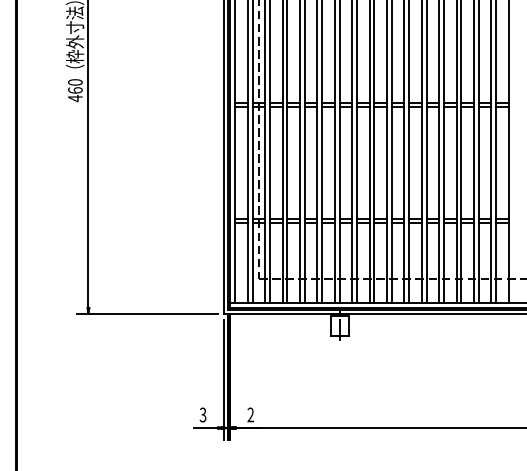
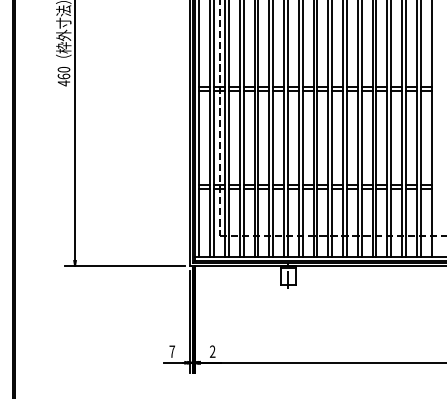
text: (202, 414) -> (171, 351), 3 -> 7

